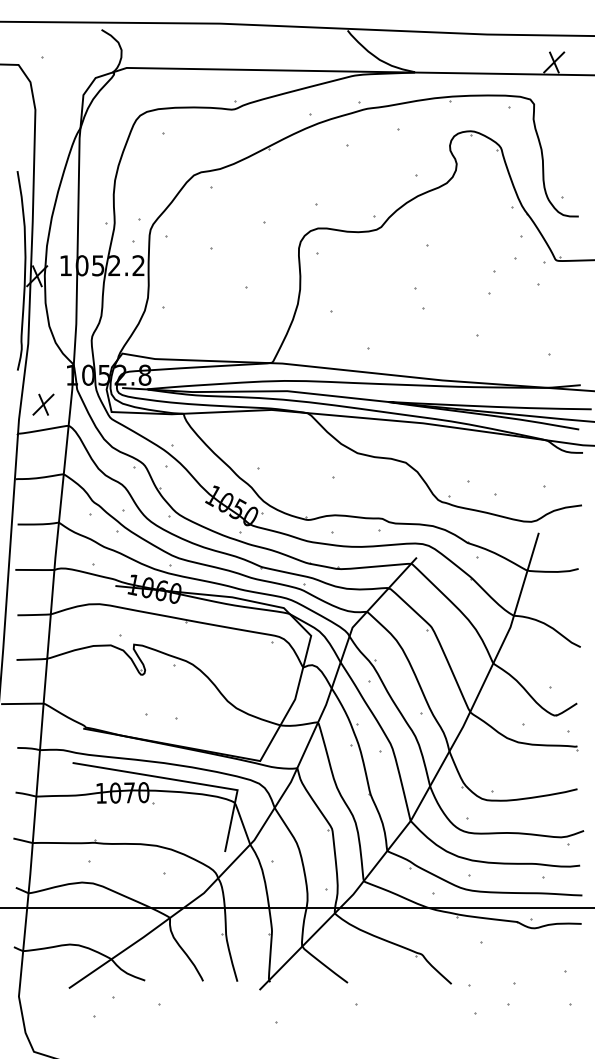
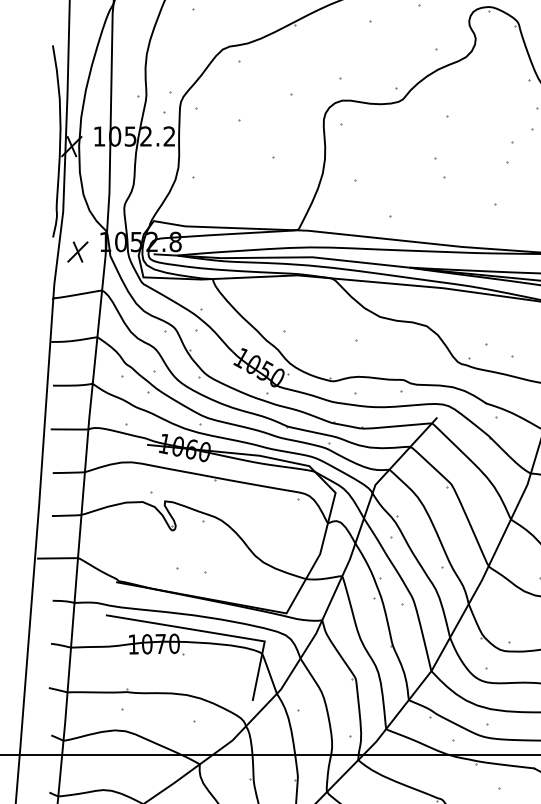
part: (43, 404) -> (77, 251), moved

